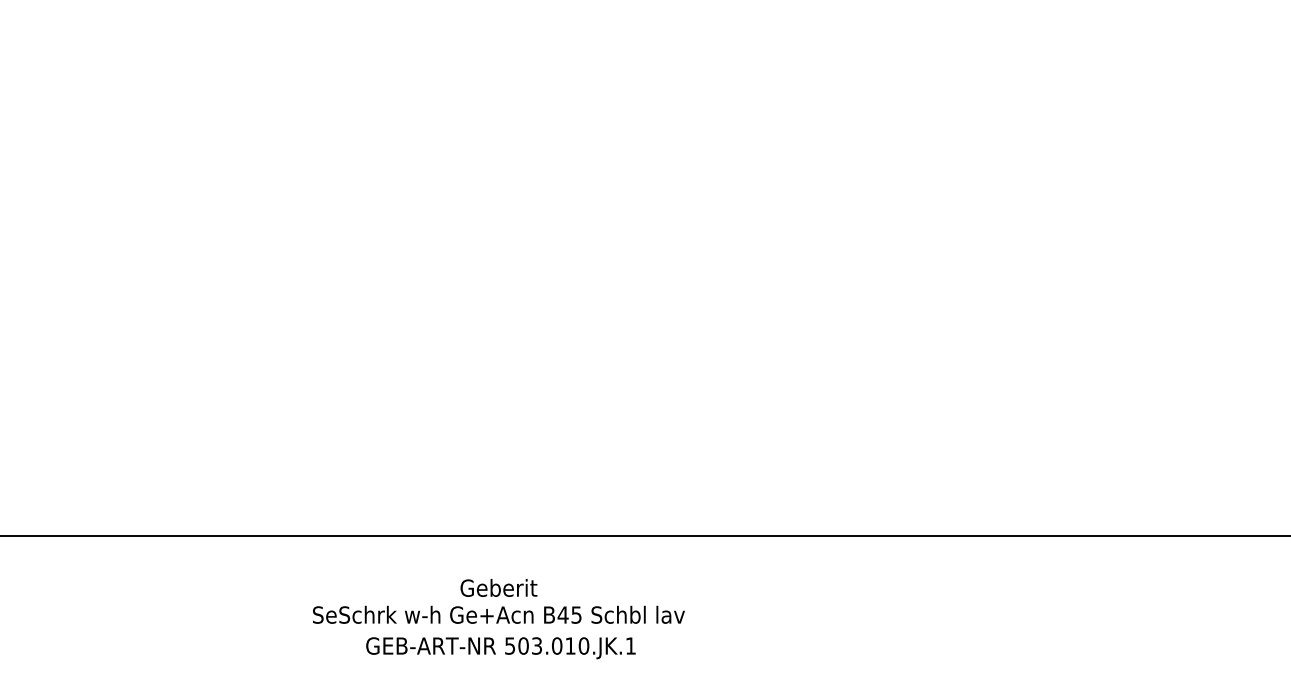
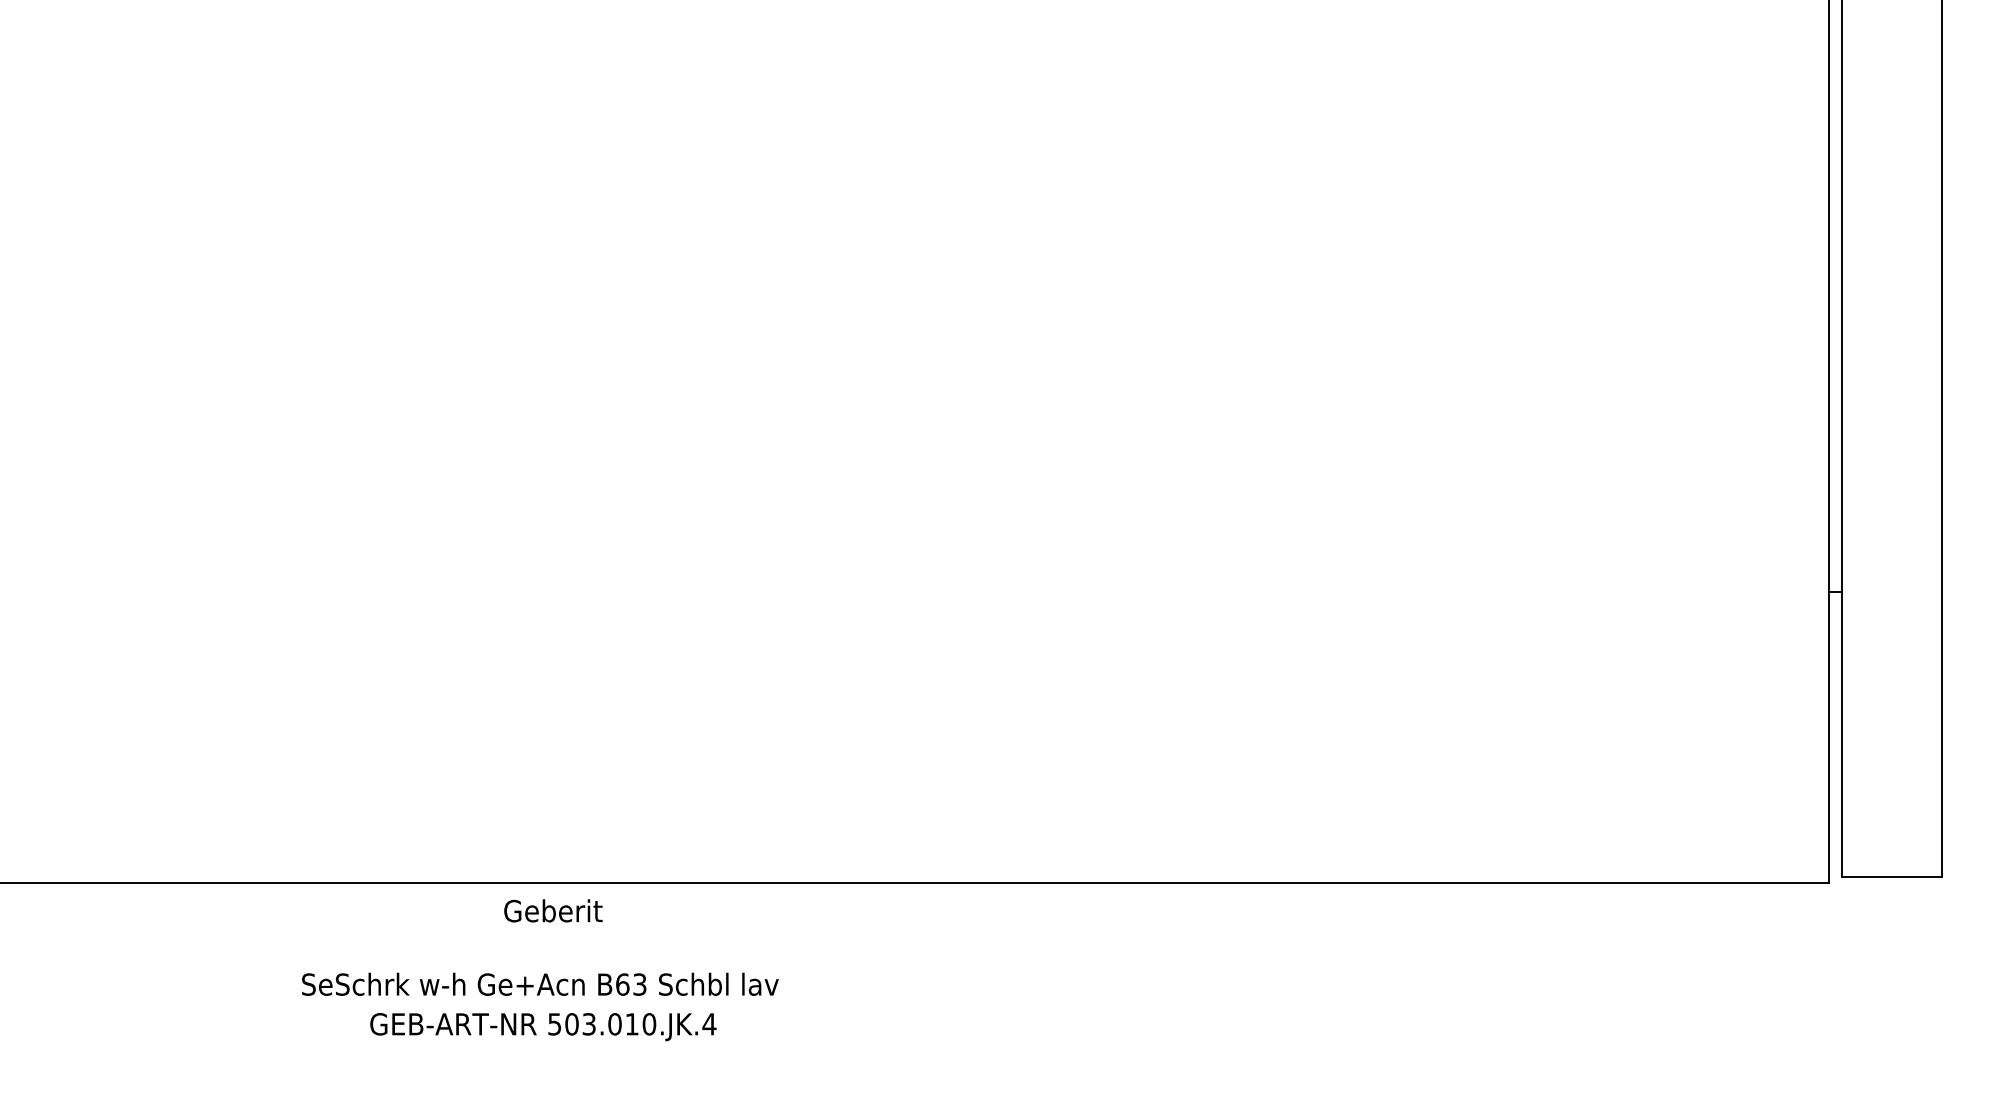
text: (499, 587) -> (553, 910), moved
text: (569, 614) -> (630, 984), B45 -> B63
text: (630, 646) -> (709, 1024), 503.010.JK.1 -> 503.010.JK.4

